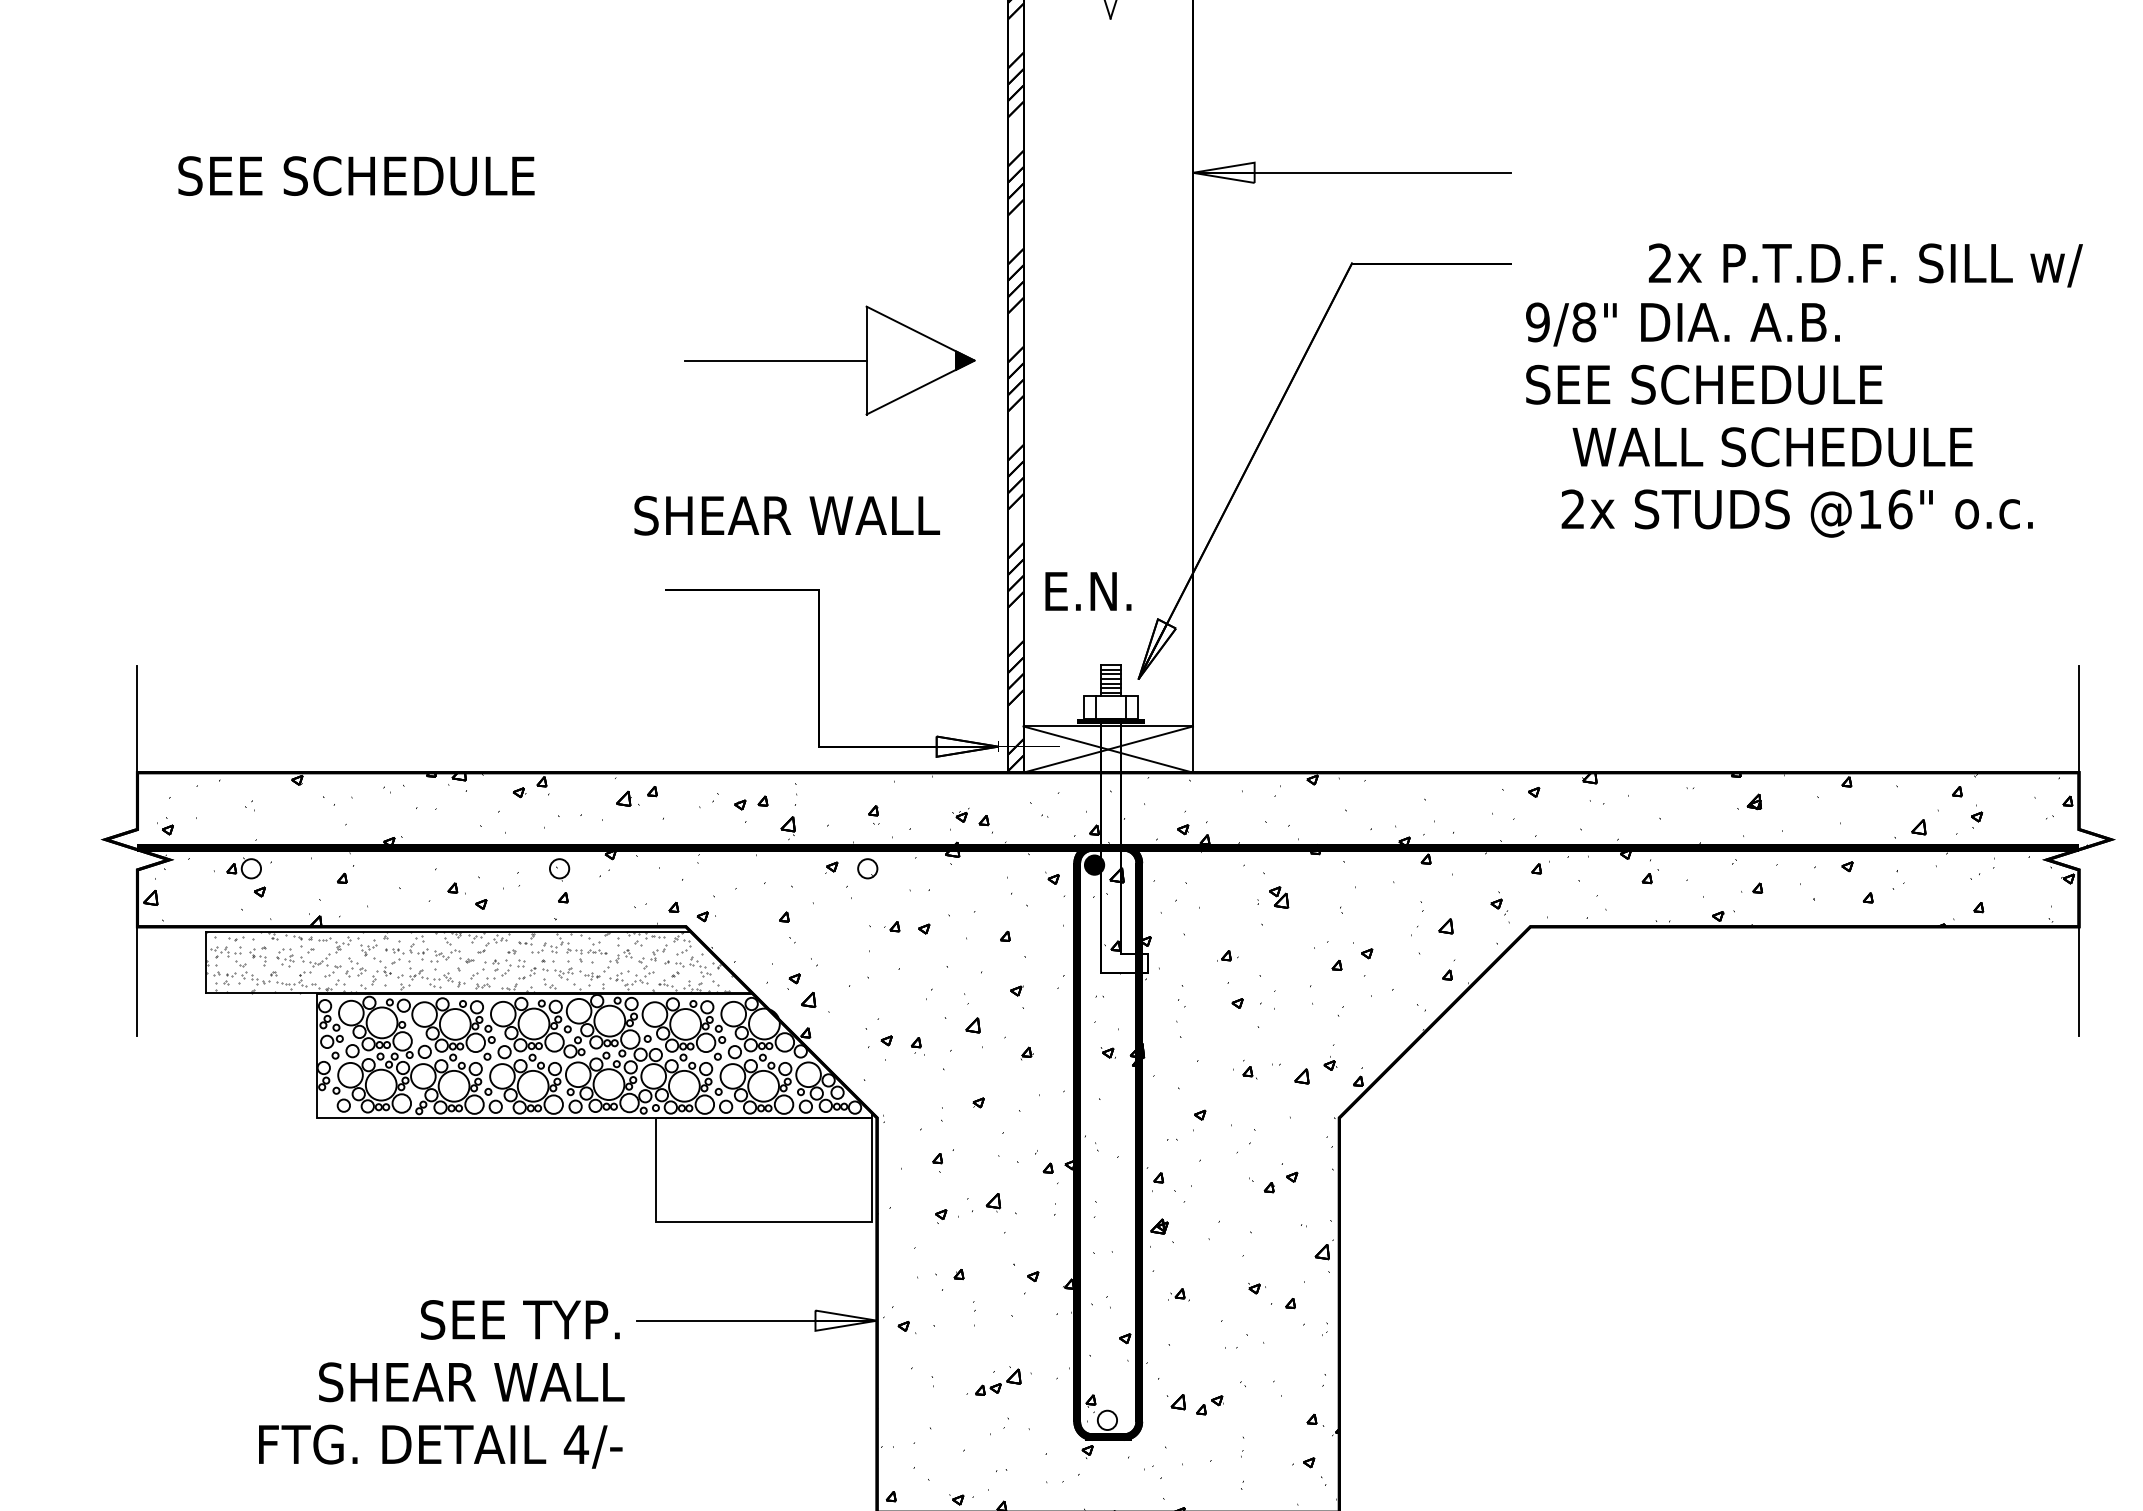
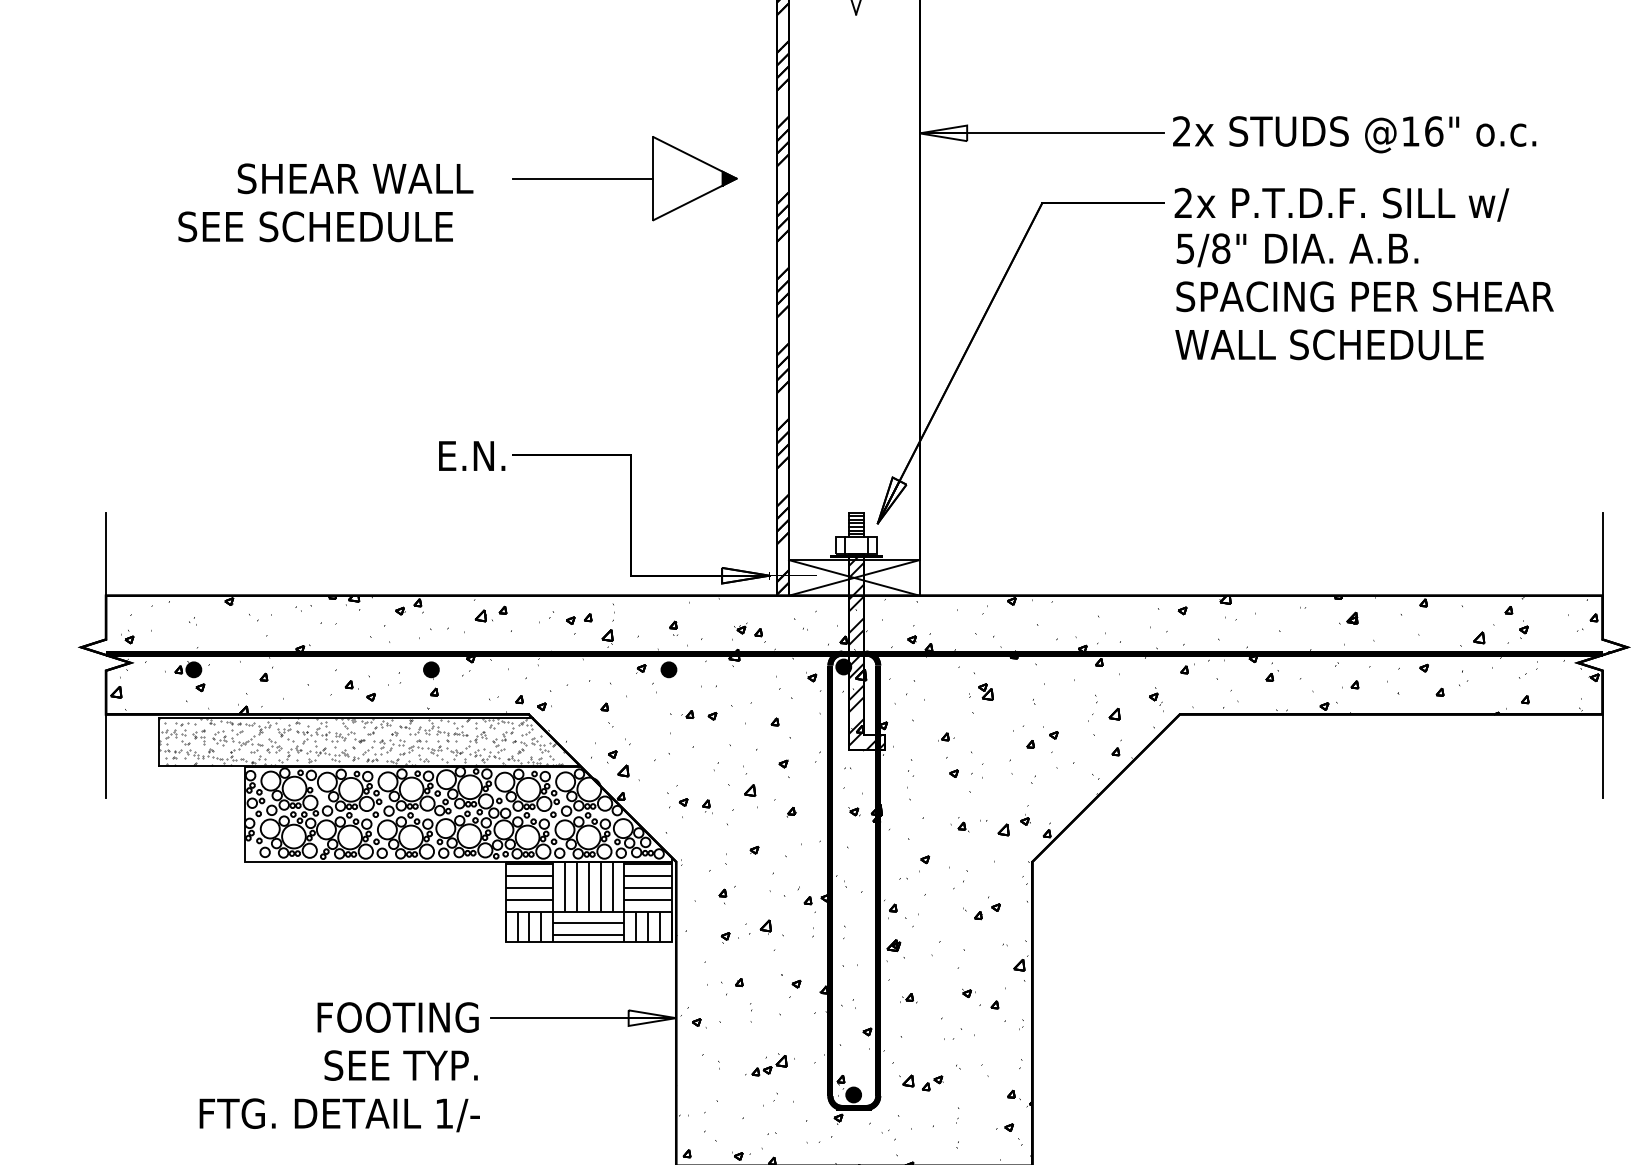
text: (356, 175) -> (315, 226), moved
text: (1865, 265) -> (1341, 204), moved
text: (1537, 322) -> (1185, 248), 9/8" -> 5/8"
part: (829, 360) -> (624, 178), moved
text: (1788, 384) -> (1378, 296), SEE SCHEDULE -> SPACING PER SHEAR
text: (1772, 447) -> (1329, 345), moved
text: (1796, 513) -> (1353, 134), moved
text: (786, 515) -> (355, 178), moved
text: (1088, 591) -> (472, 456), moved
hatch: (1124, 845) -> (866, 651), added
fill: (251, 868) -> (193, 669), added
fill: (559, 868) -> (431, 669), added
fill: (867, 868) -> (668, 669), added
hatch: (763, 1169) -> (588, 901), added
text: (516, 1319) -> (398, 1017), SEE TYP. -> FOOTING
text: (471, 1382) -> (363, 1065), SHEAR WALL -> SEE TYP.
fill: (1107, 1420) -> (853, 1095), added
text: (576, 1444) -> (444, 1113), 4/- -> 1/-

